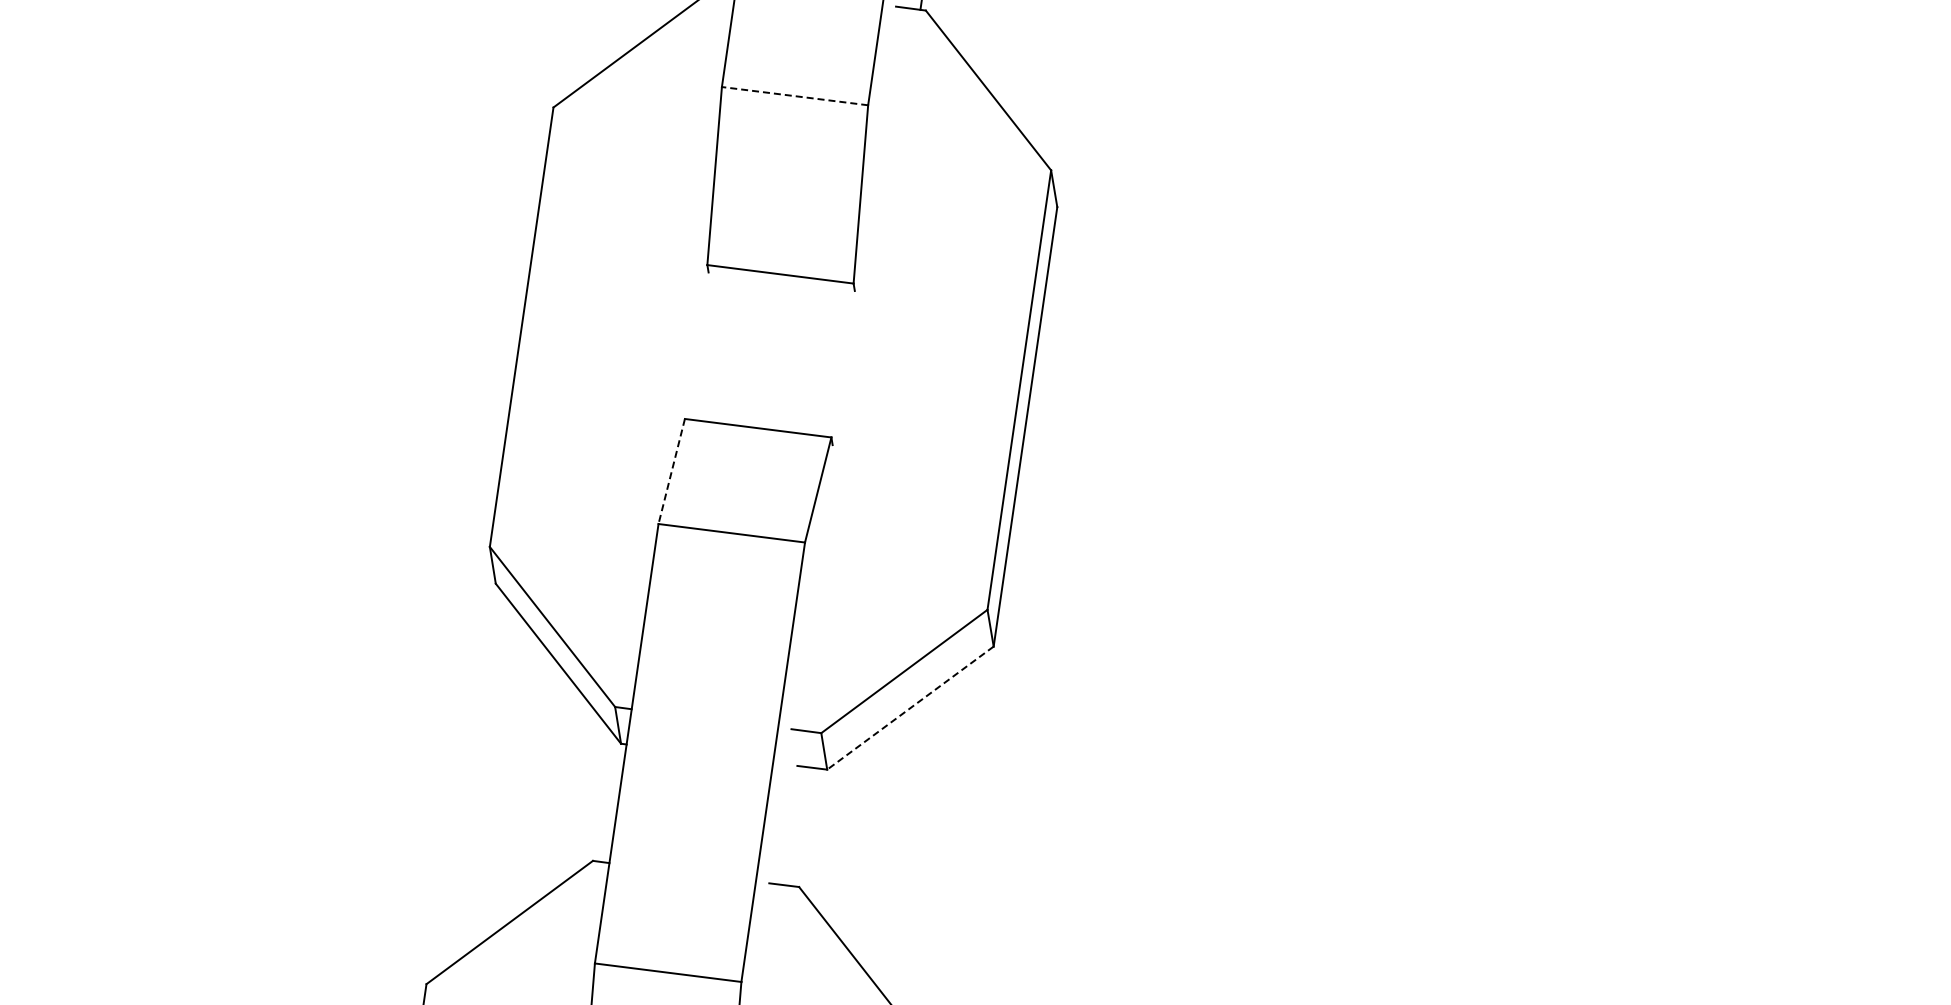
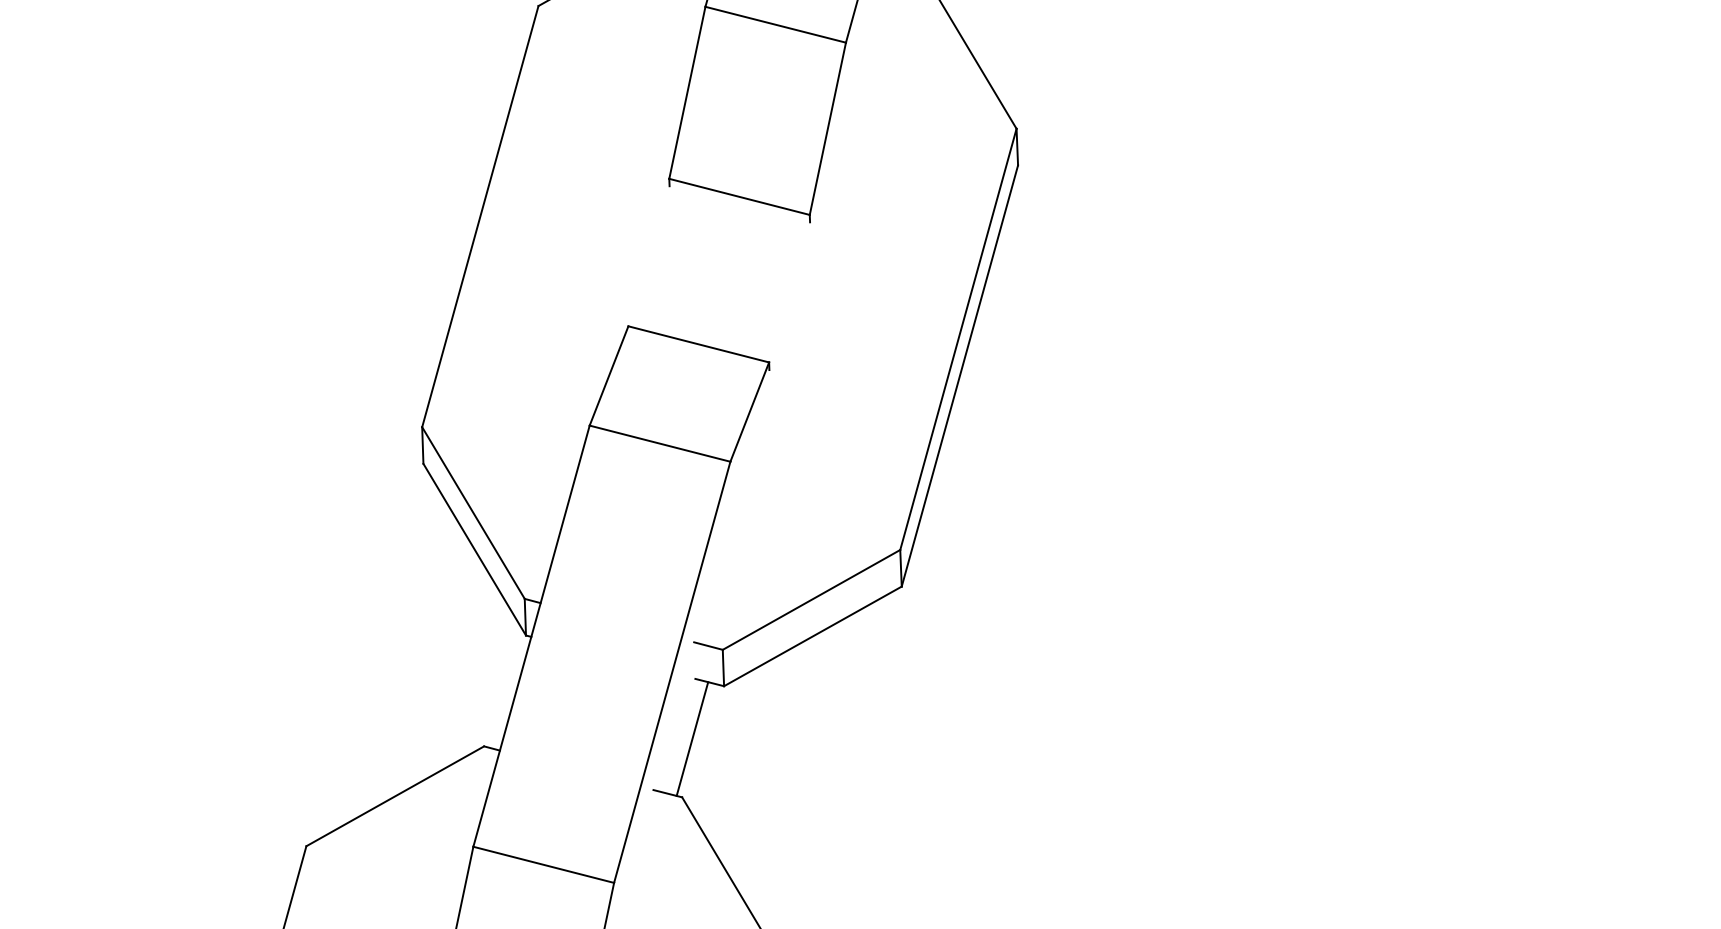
line: (795, 96) -> (776, 25), dashed -> solid
line: (671, 471) -> (608, 375), dashed -> solid
line: (910, 708) -> (812, 636), dashed -> solid
line: (801, 826) -> (691, 738), added

